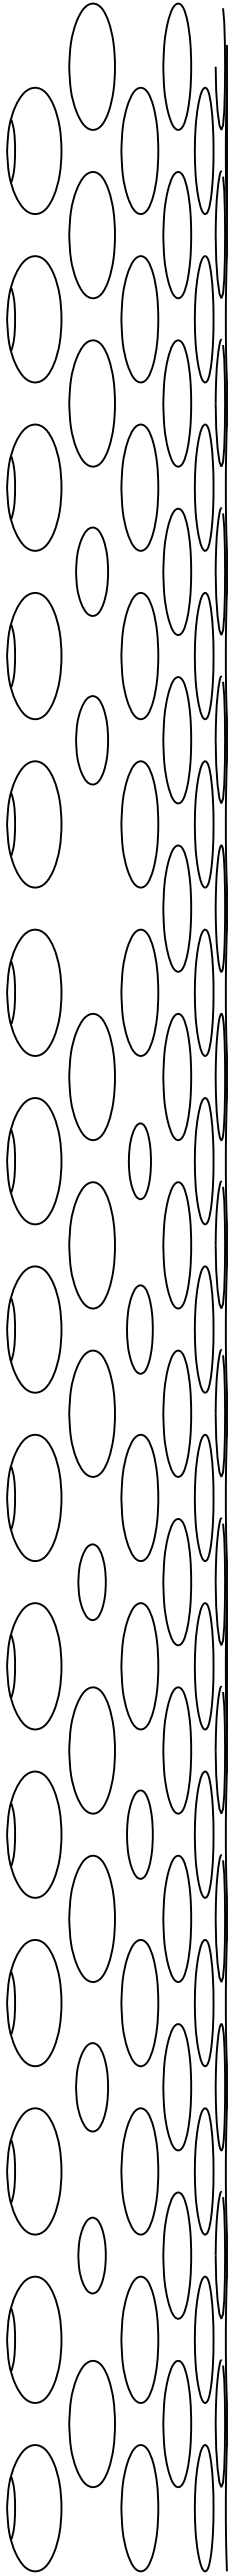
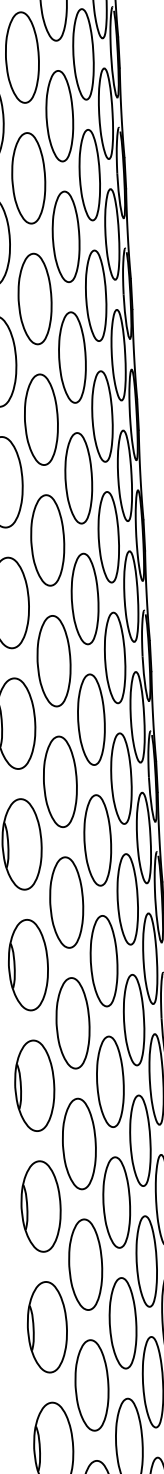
part: (91, 571) -> (28, 178), size x1.43
part: (91, 740) -> (34, 299), size x1.43
part: (91, 908) -> (40, 419), added
part: (139, 1161) -> (84, 599), size x1.67
part: (139, 1329) -> (91, 719), size x1.43
part: (91, 1582) -> (66, 902), size x1.67
part: (139, 1834) -> (110, 1081), size x1.43
part: (91, 2087) -> (85, 1264), size x1.43
part: (91, 2255) -> (91, 1385), size x1.67

